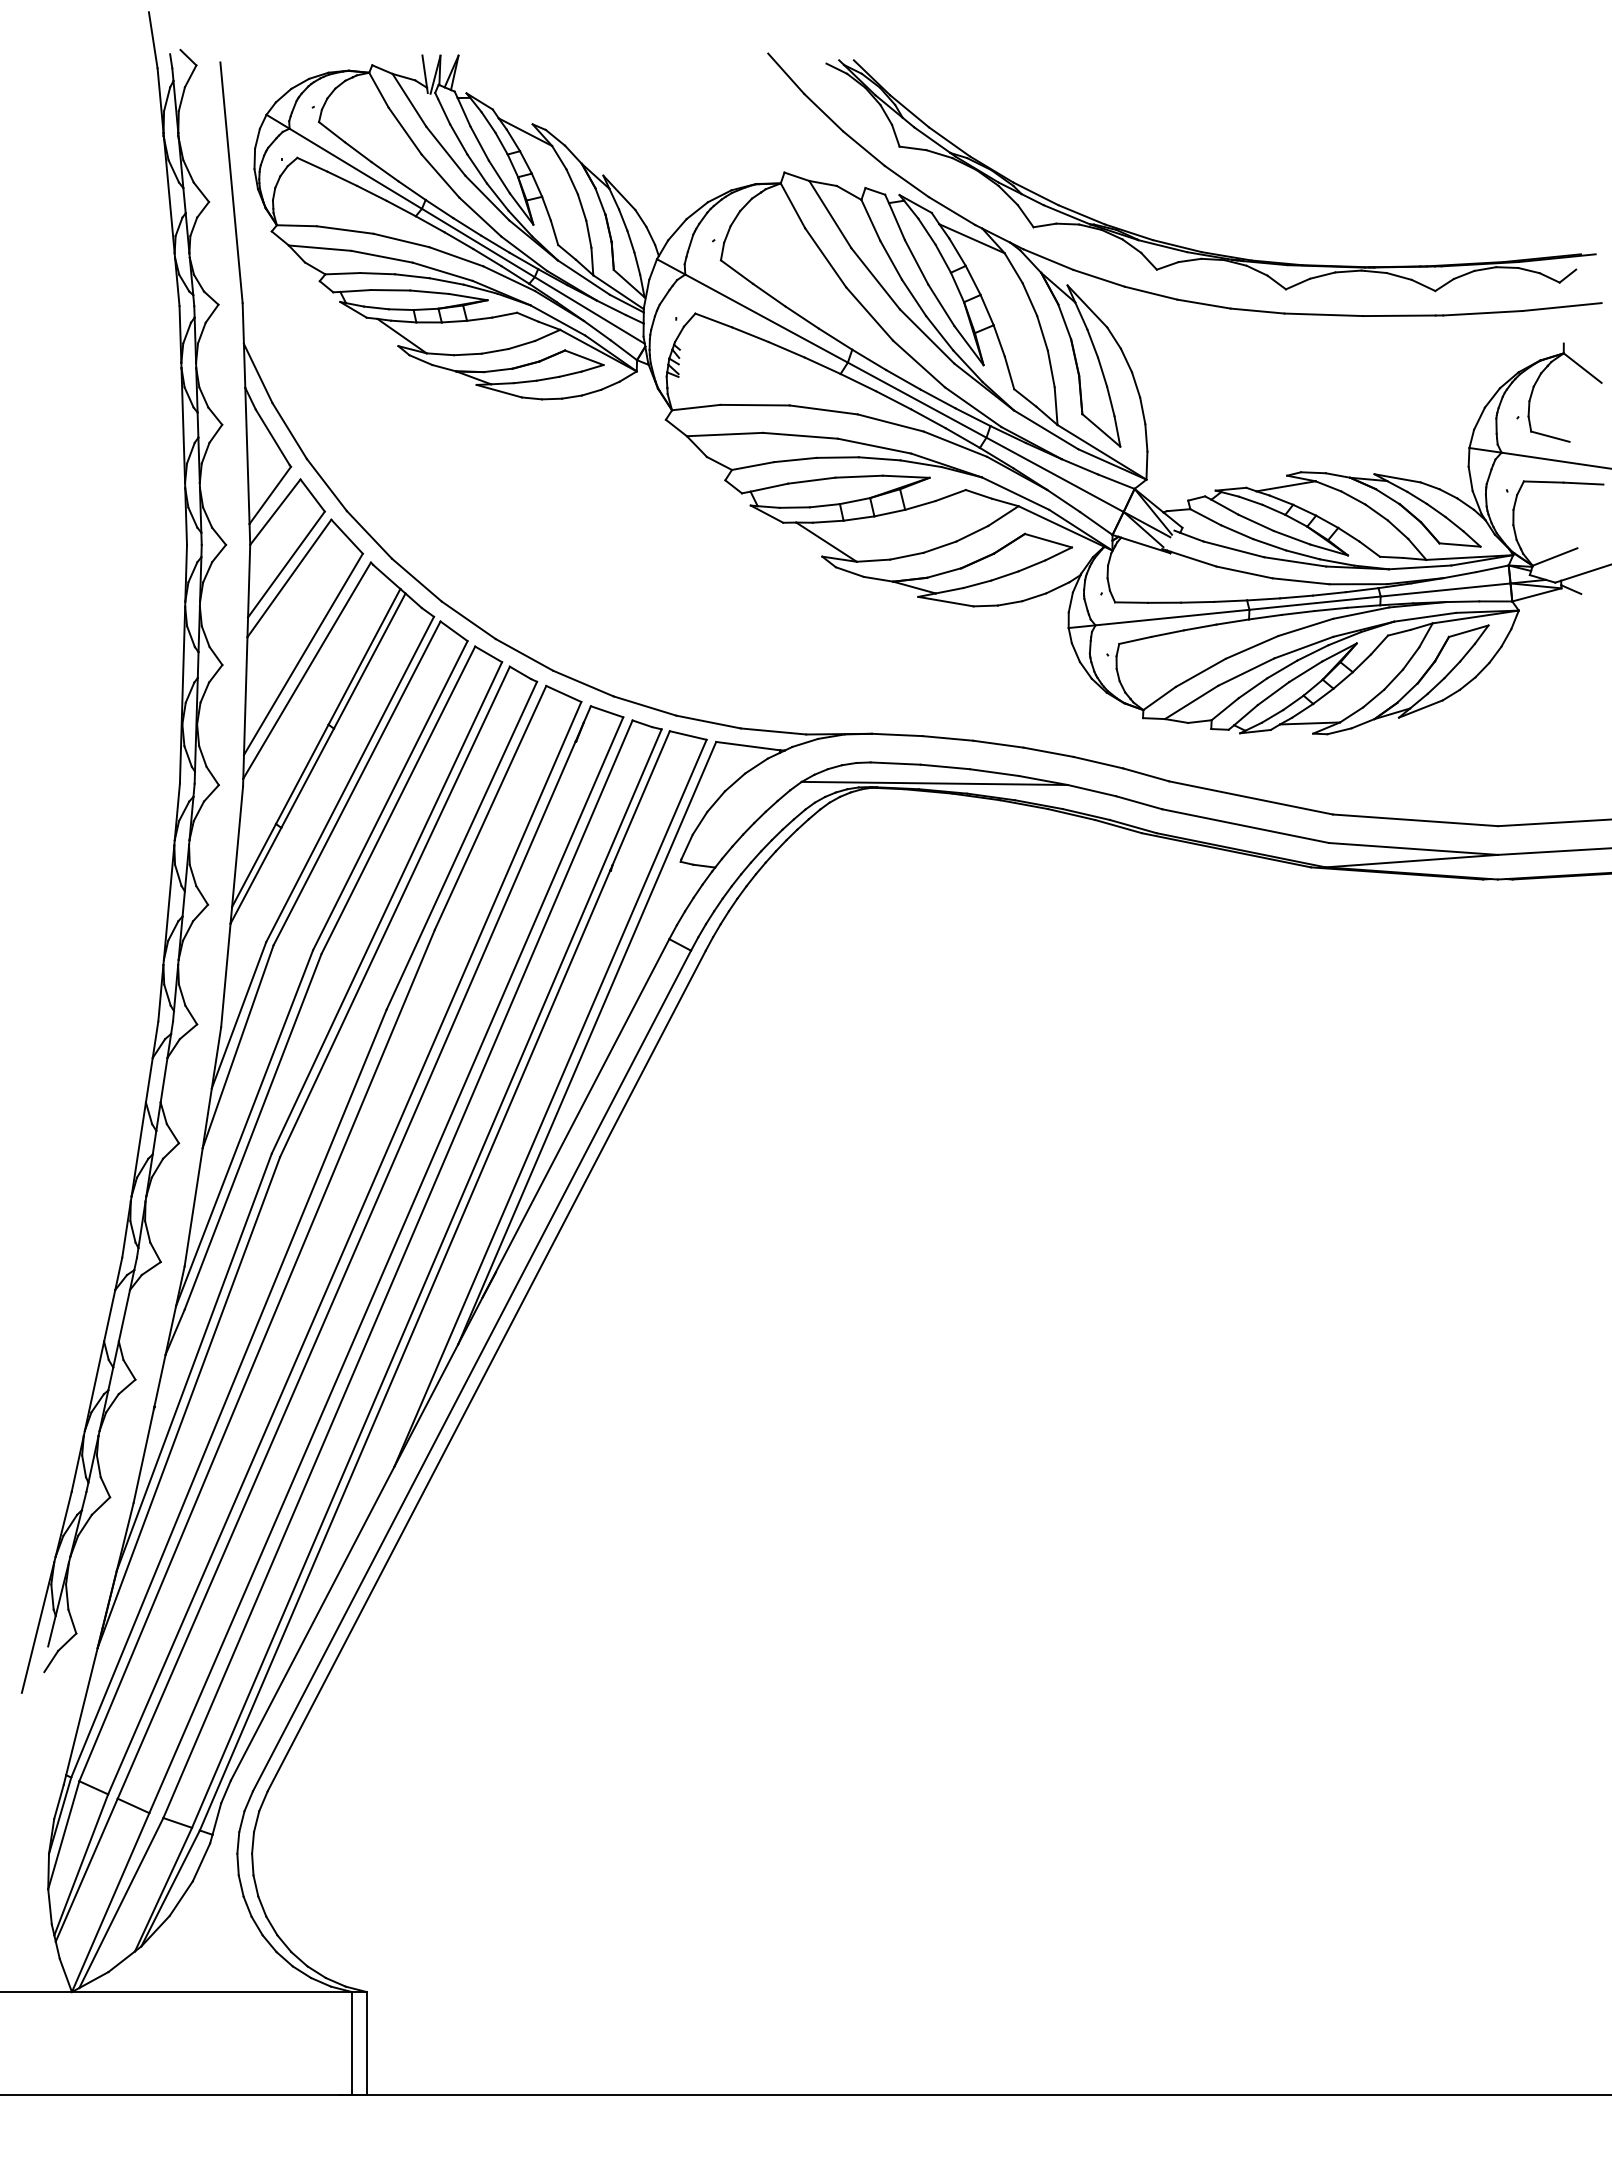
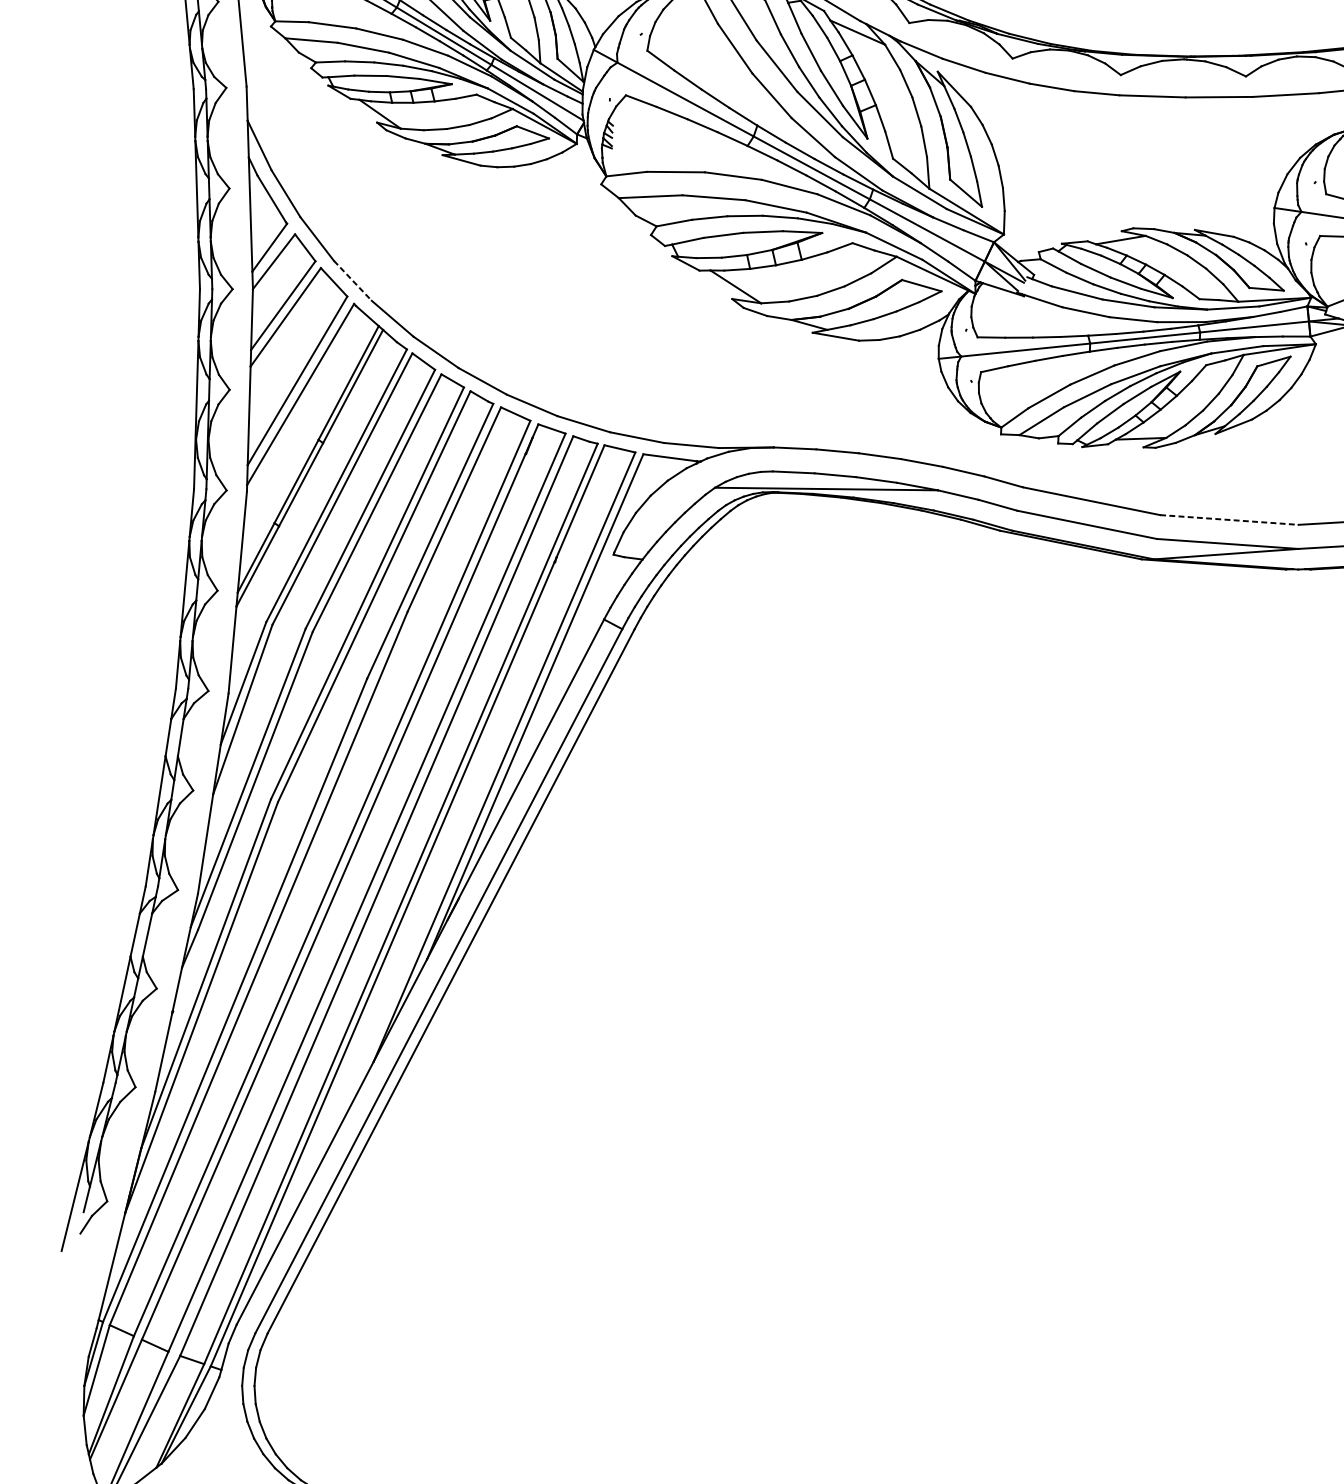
line: (369, 534) -> (352, 280), solid -> dashed
line: (1415, 820) -> (1229, 520), solid -> dashed

